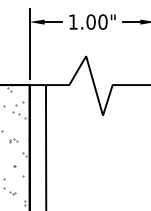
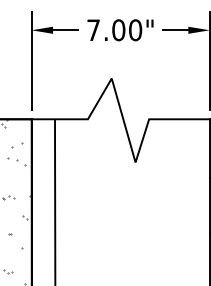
text: (73, 21) -> (93, 29), 1.00" -> 7.00"

